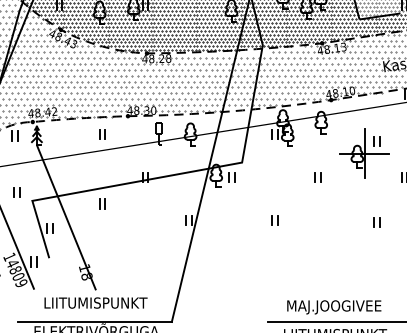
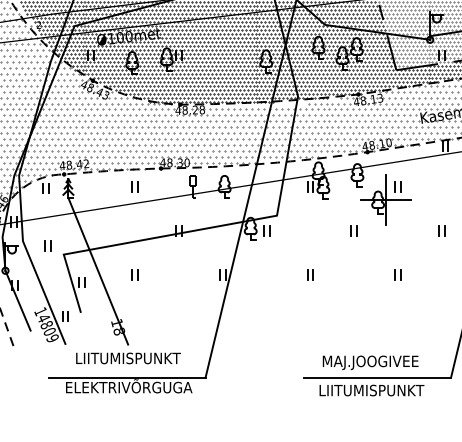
part: (364, 153) -> (385, 199), moved
part: (101, 203) -> (134, 274), moved
part: (376, 222) -> (397, 274), moved

